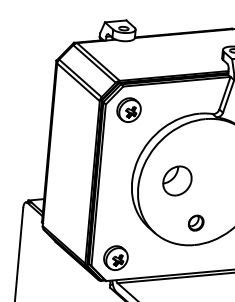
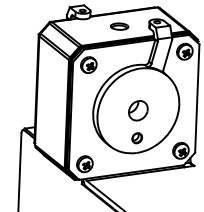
part: (177, 54) -> (119, 26), added
part: (177, 180) -> (138, 110), moved

